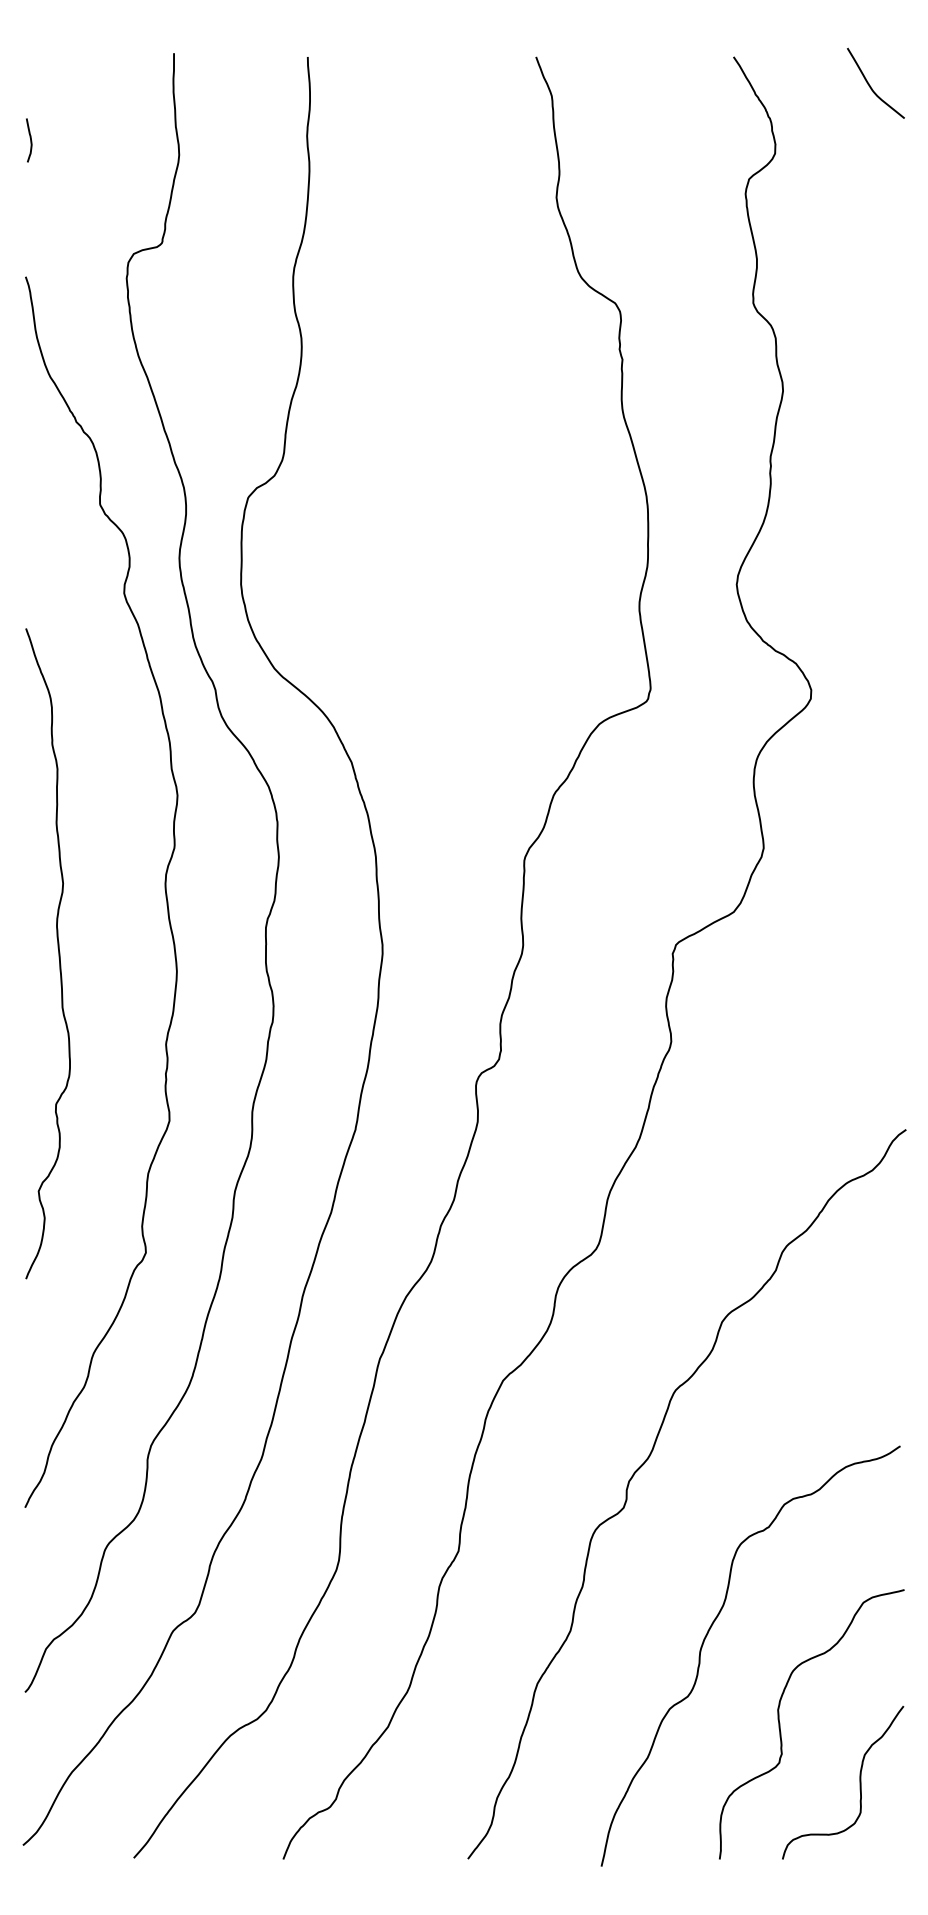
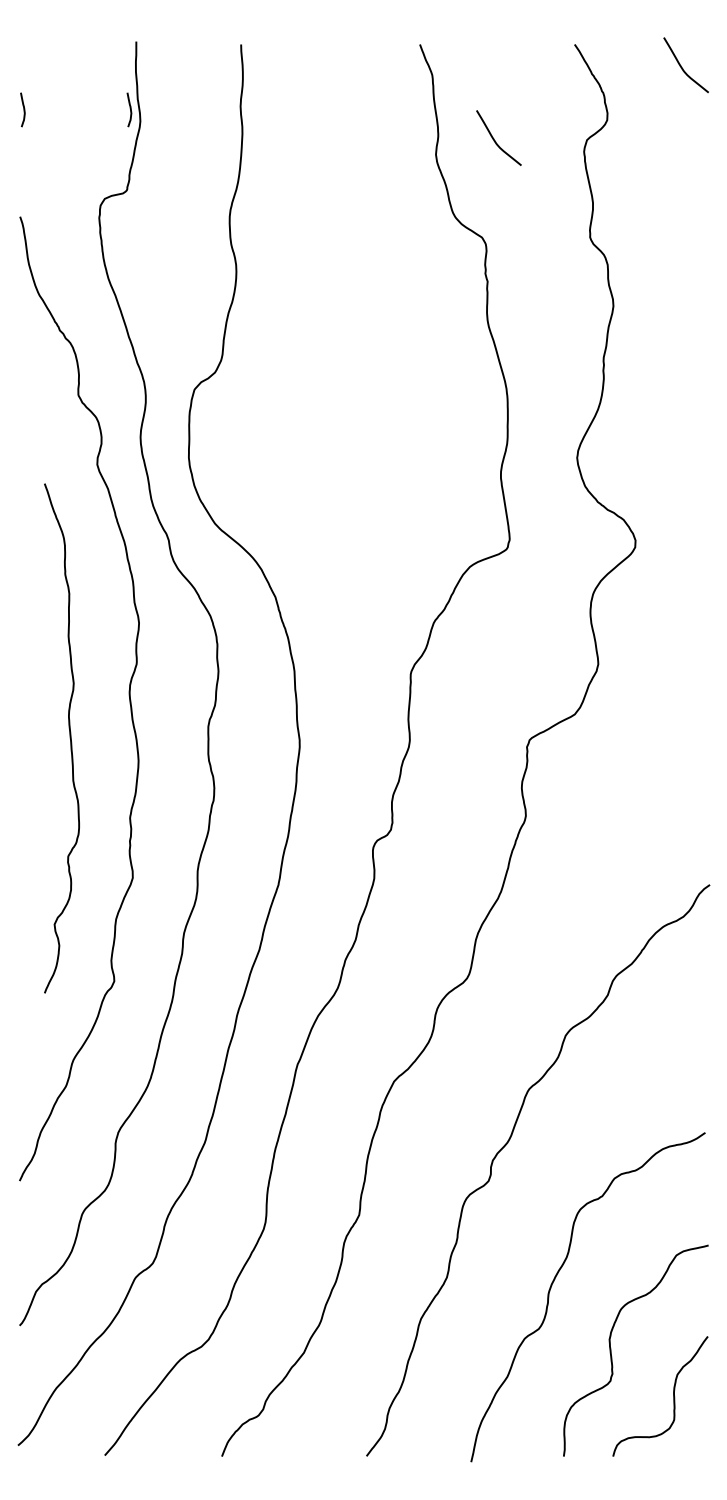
curve: (166, 140) -> (130, 109), added
curve: (632, 179) -> (495, 140), added
curve: (58, 953) -> (70, 738), moved

